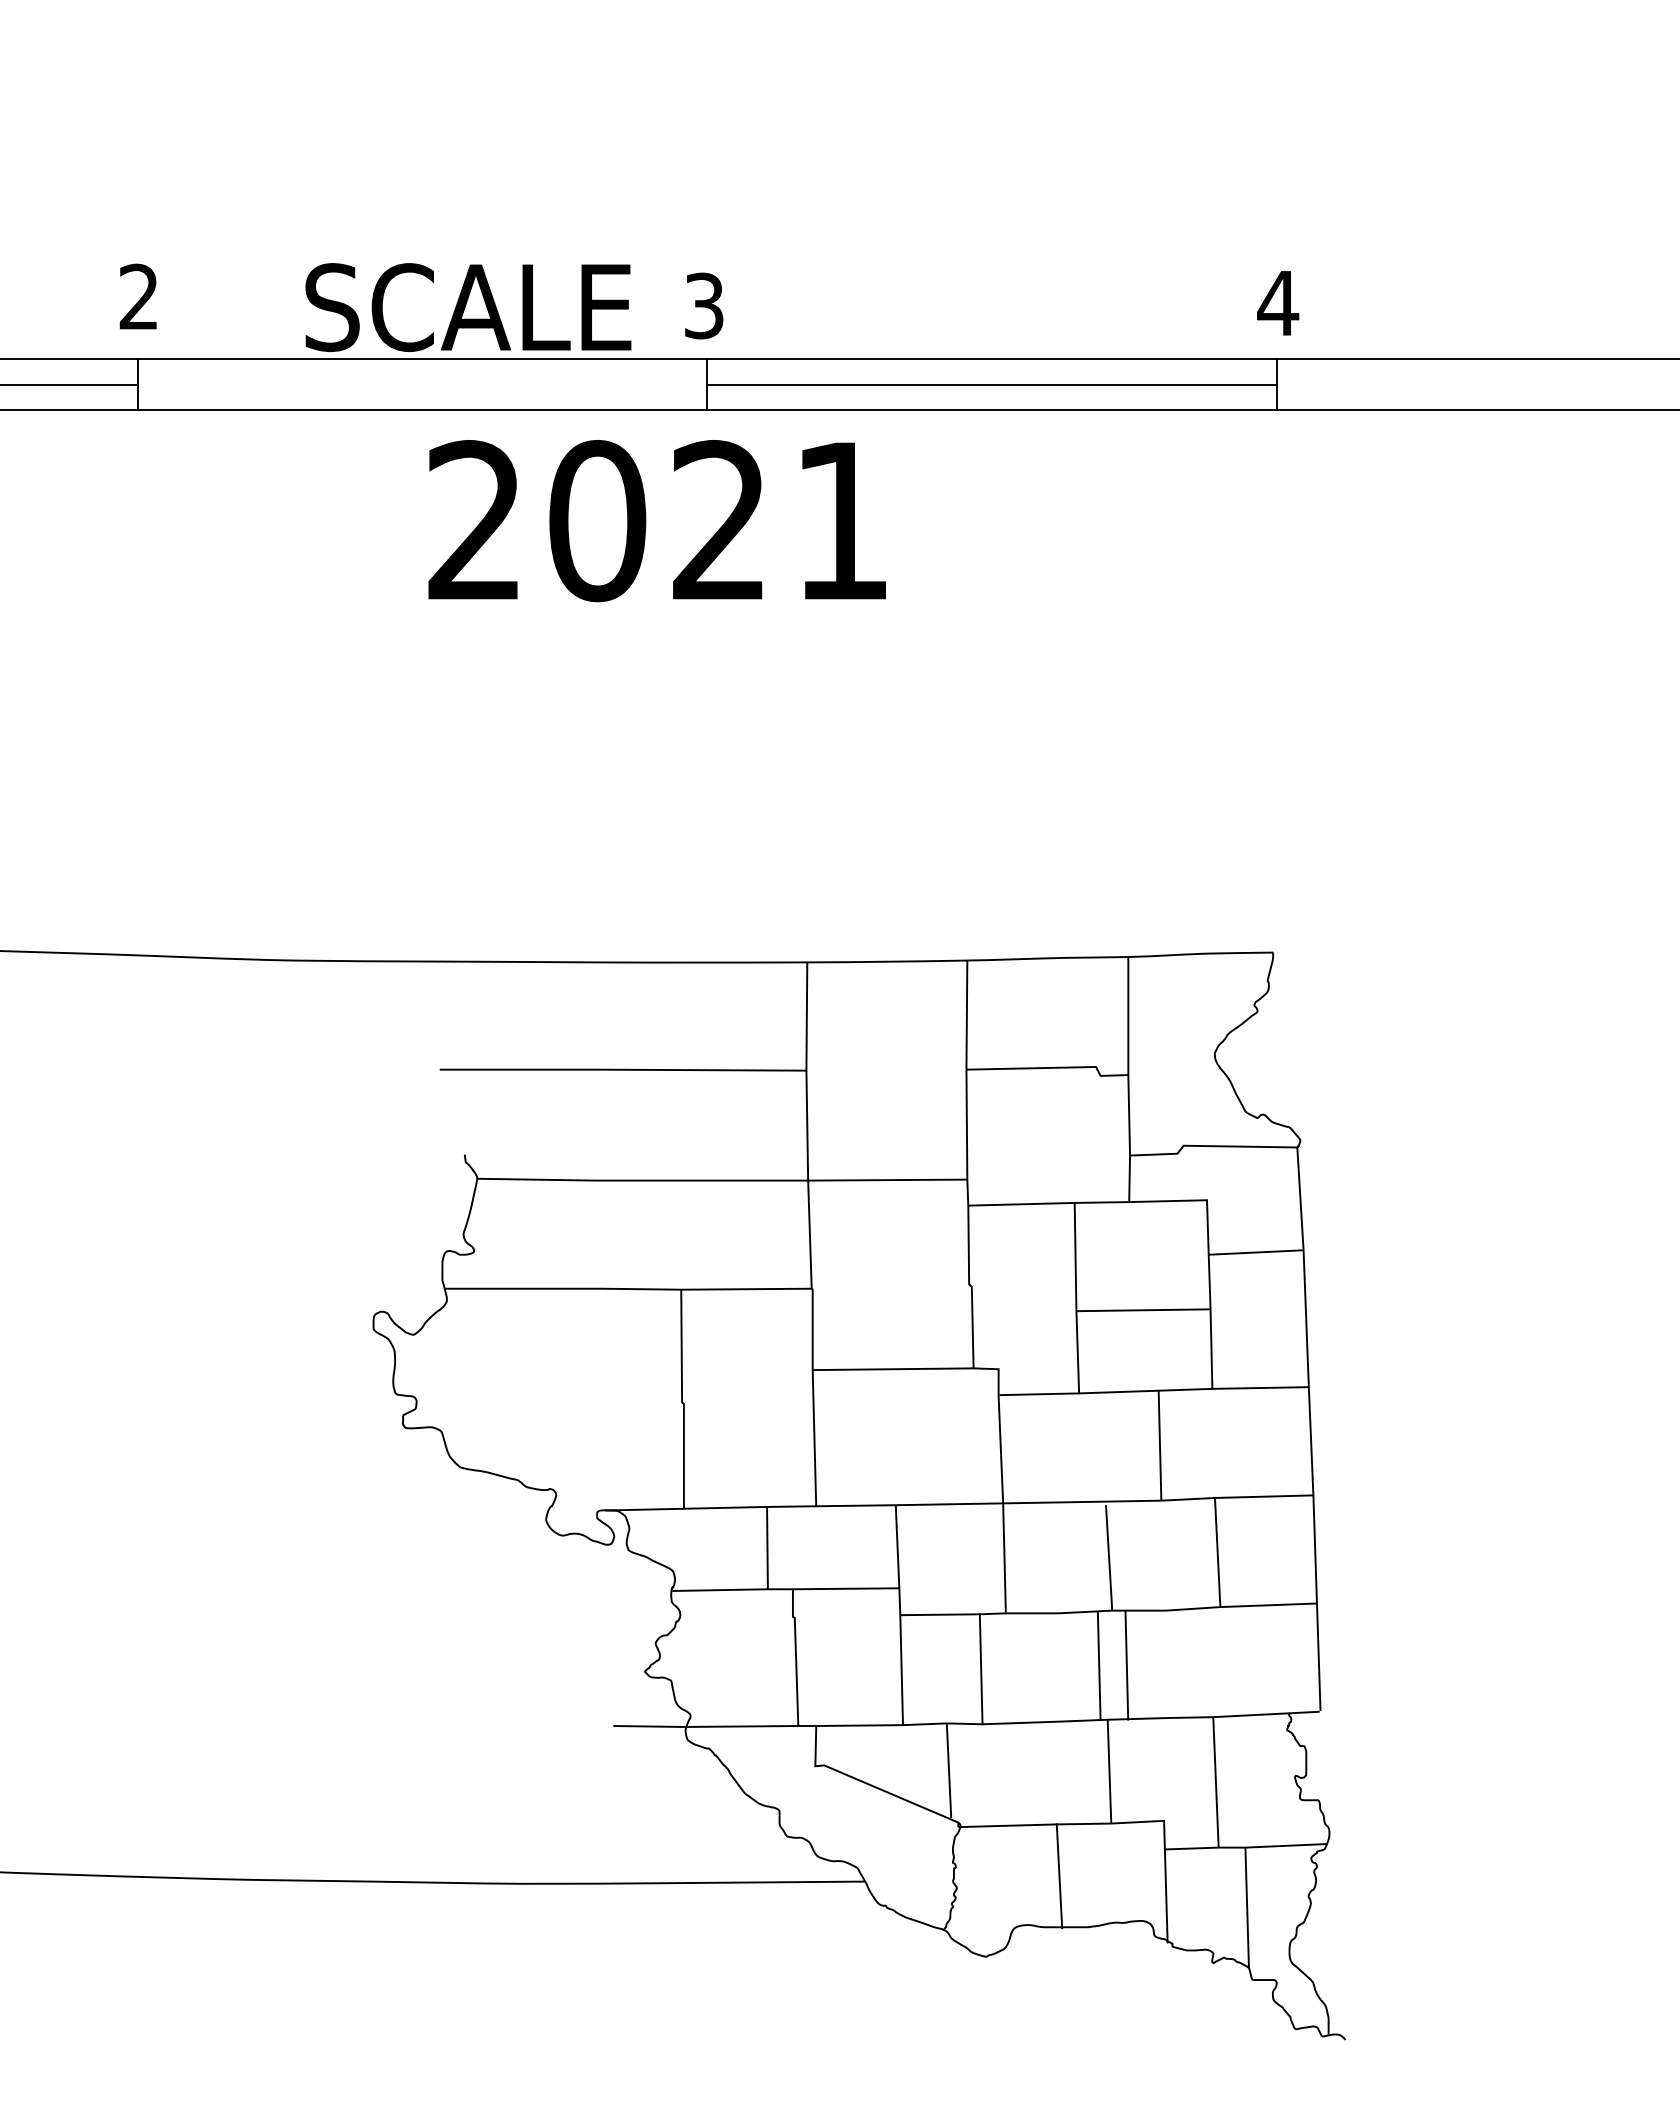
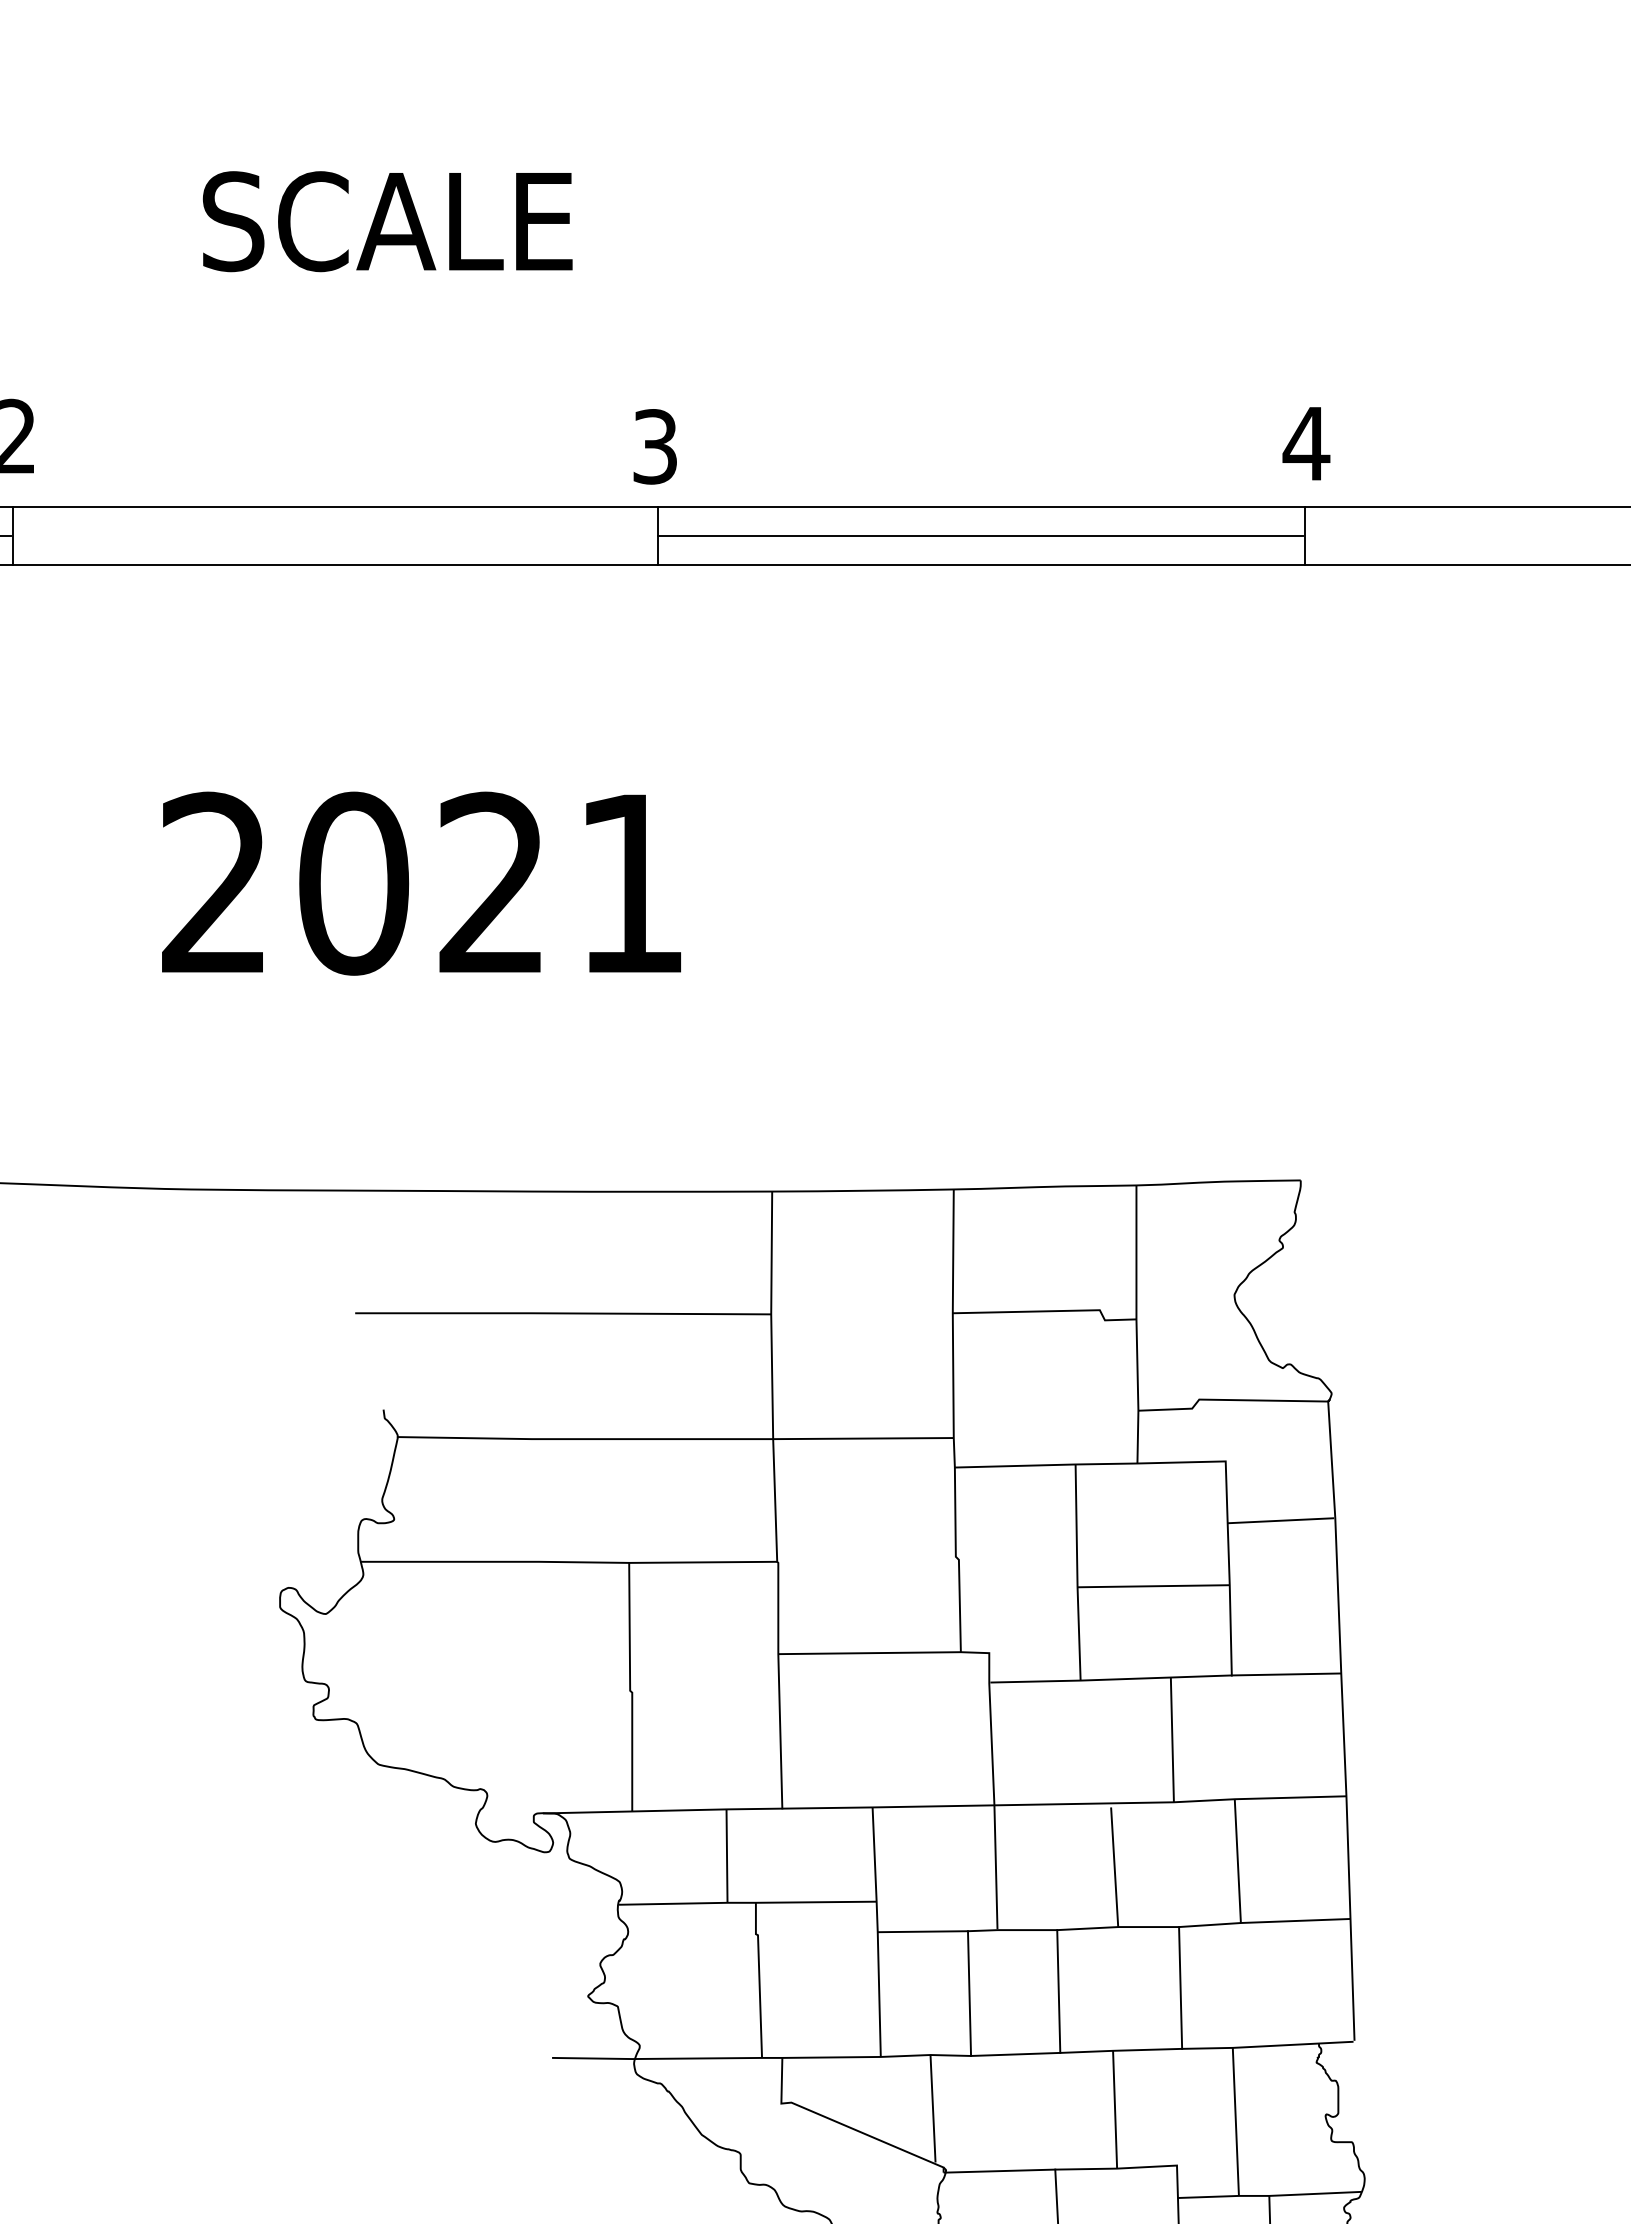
text: (468, 307) -> (387, 221), moved
text: (656, 521) -> (420, 884), moved
line: (1126, 1665) -> (1058, 1991), moved
line: (1098, 1666) -> (1179, 1988), moved

